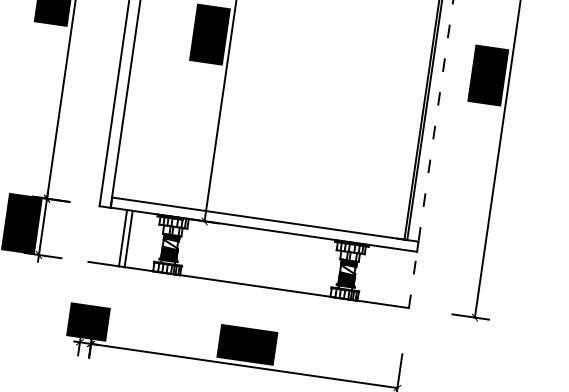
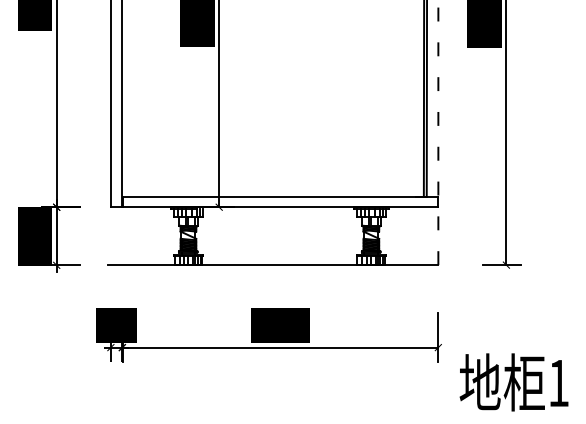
line: (123, 238) -> (139, 236), removed
line: (129, 239) -> (145, 236), removed

